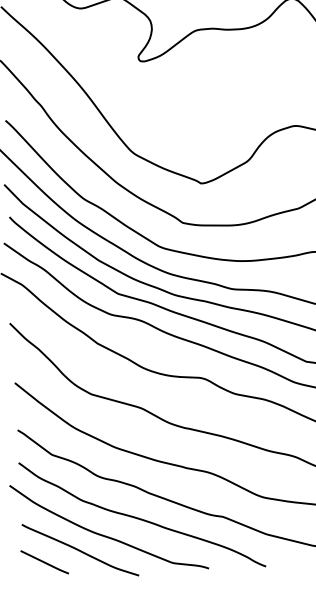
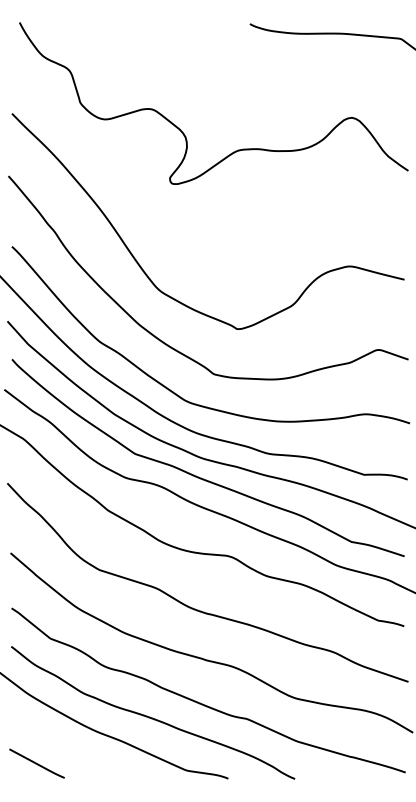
curve: (79, 550) -> (78, 751), removed

